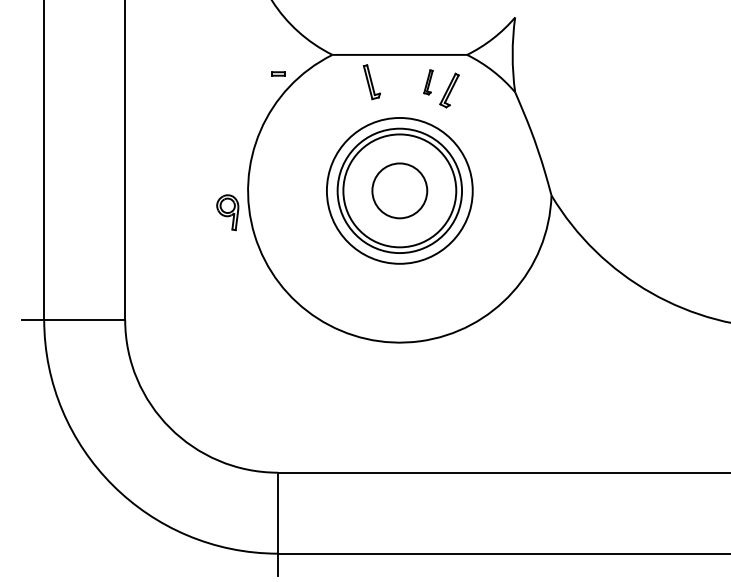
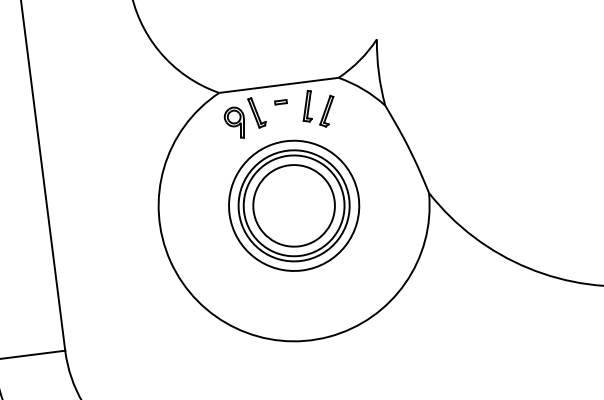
part: (278, 73) -> (280, 101), moved
part: (428, 82) -> (307, 106), size x1.43
circle: (399, 190) -> (293, 205), size x1.67
part: (227, 212) -> (234, 123), moved

